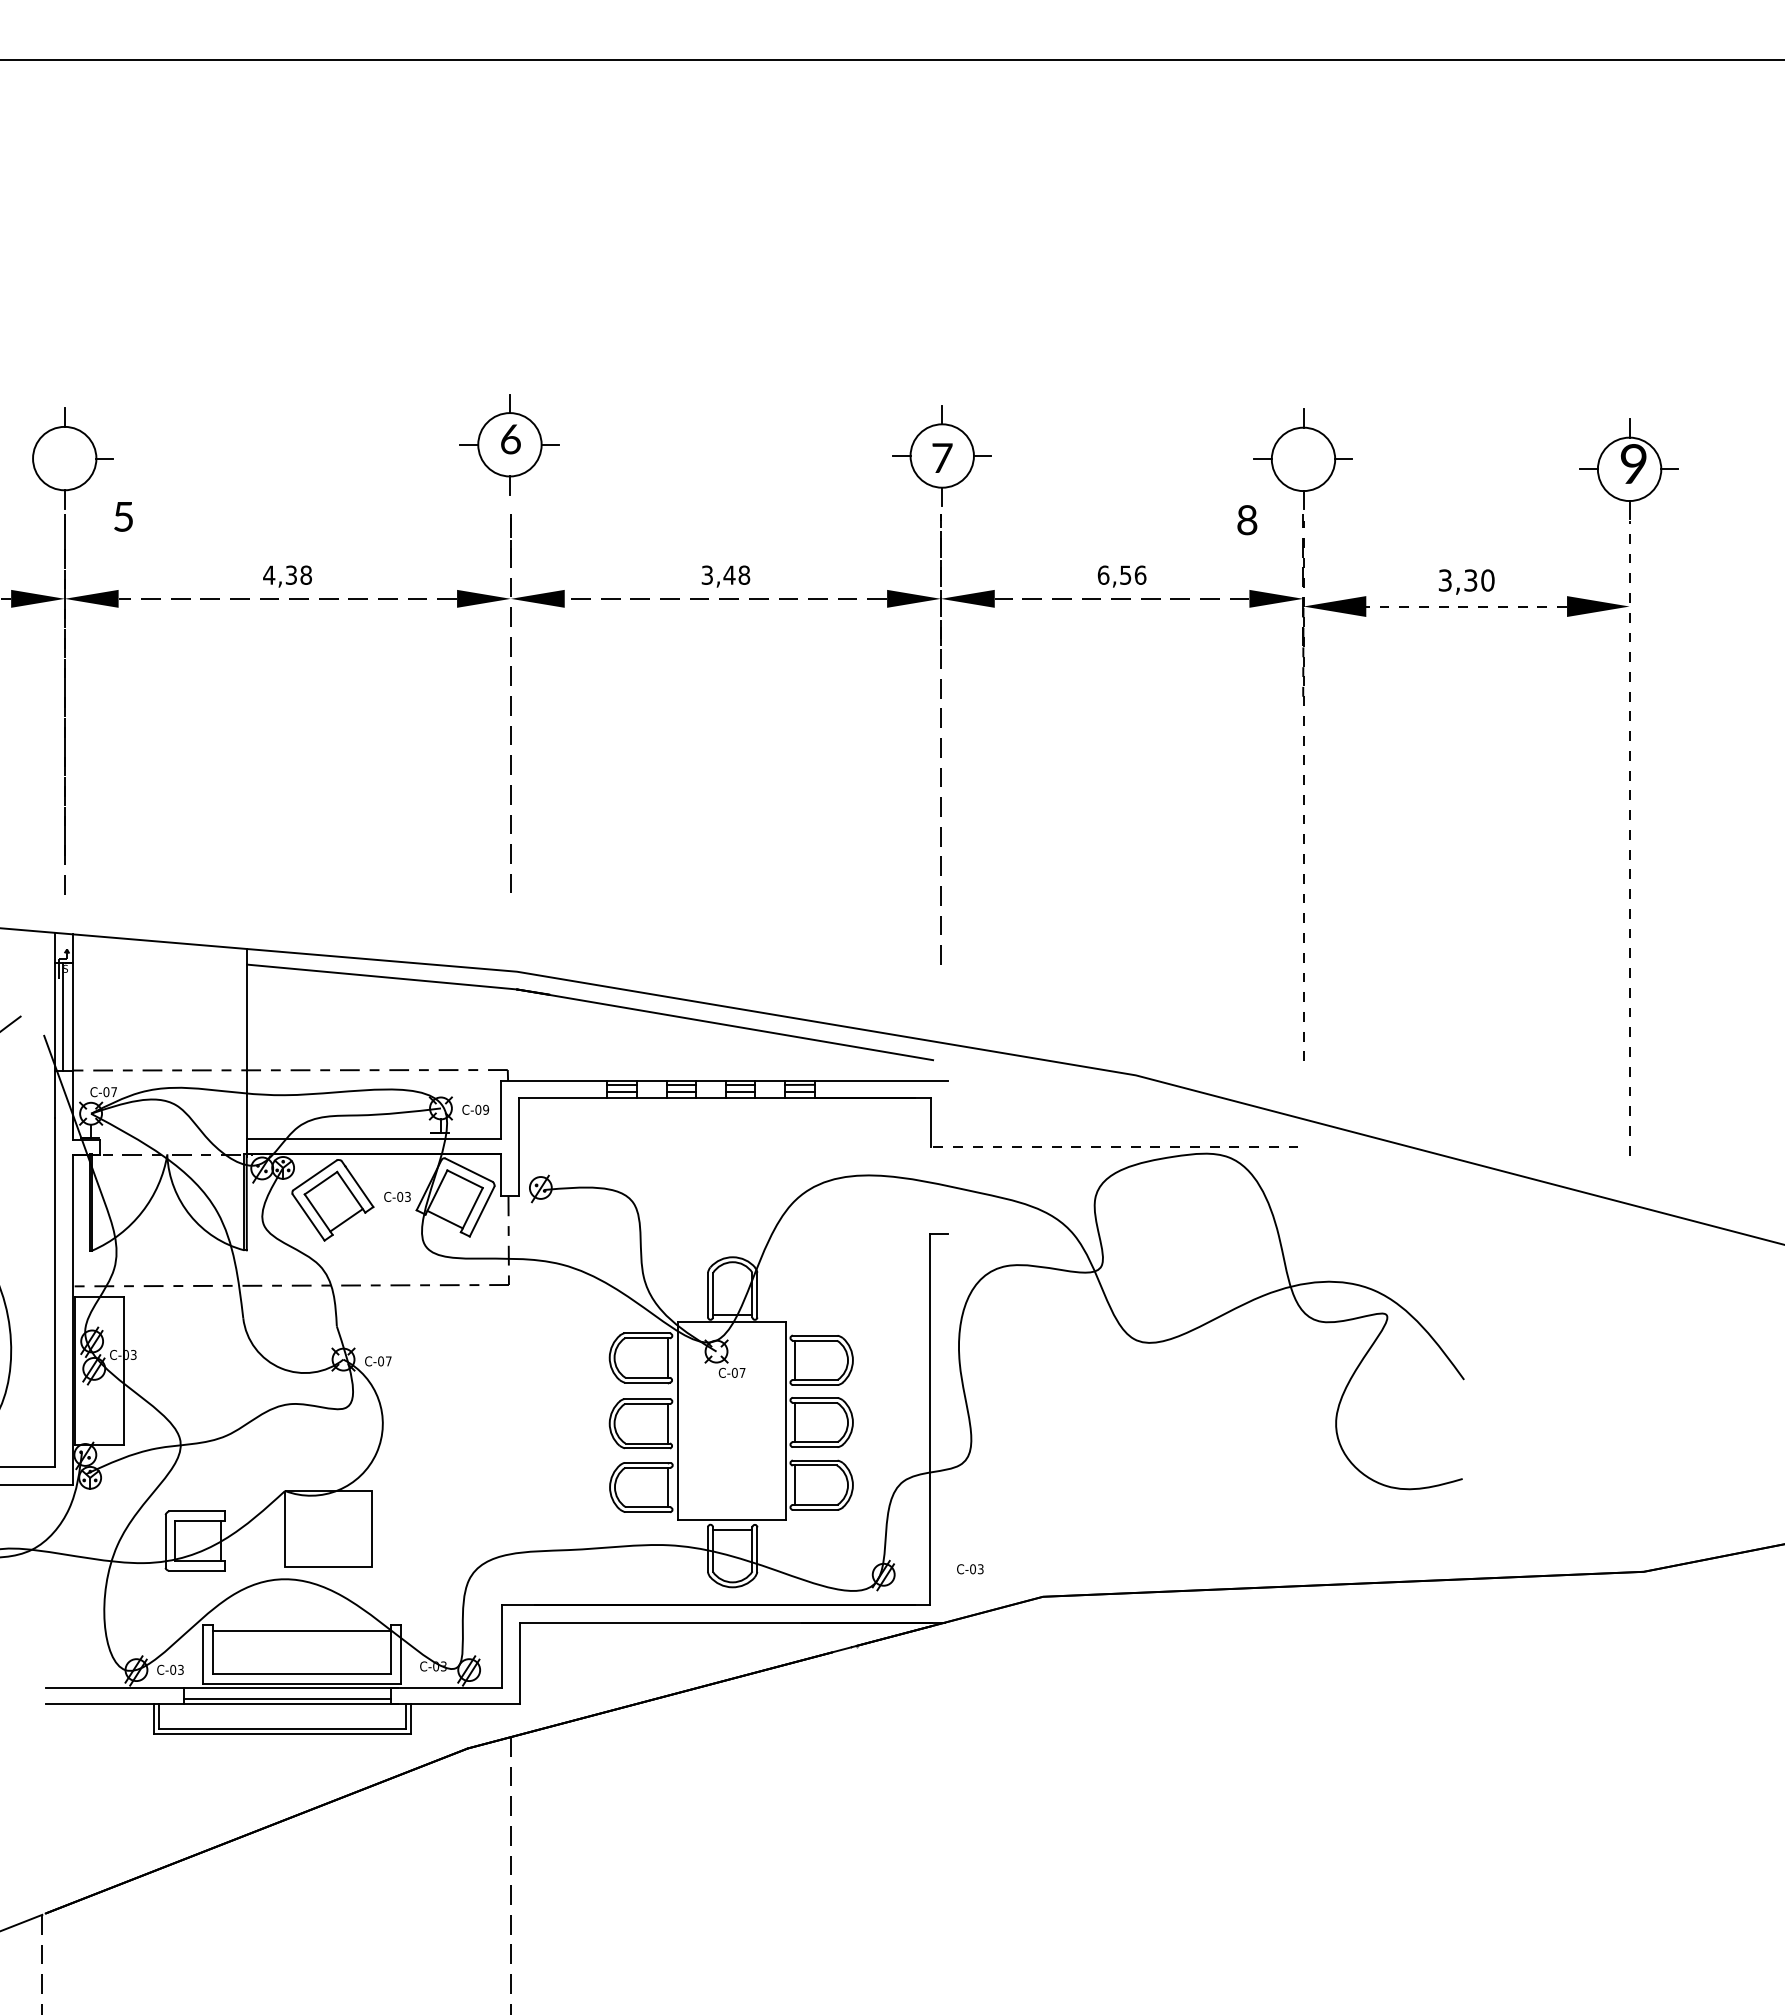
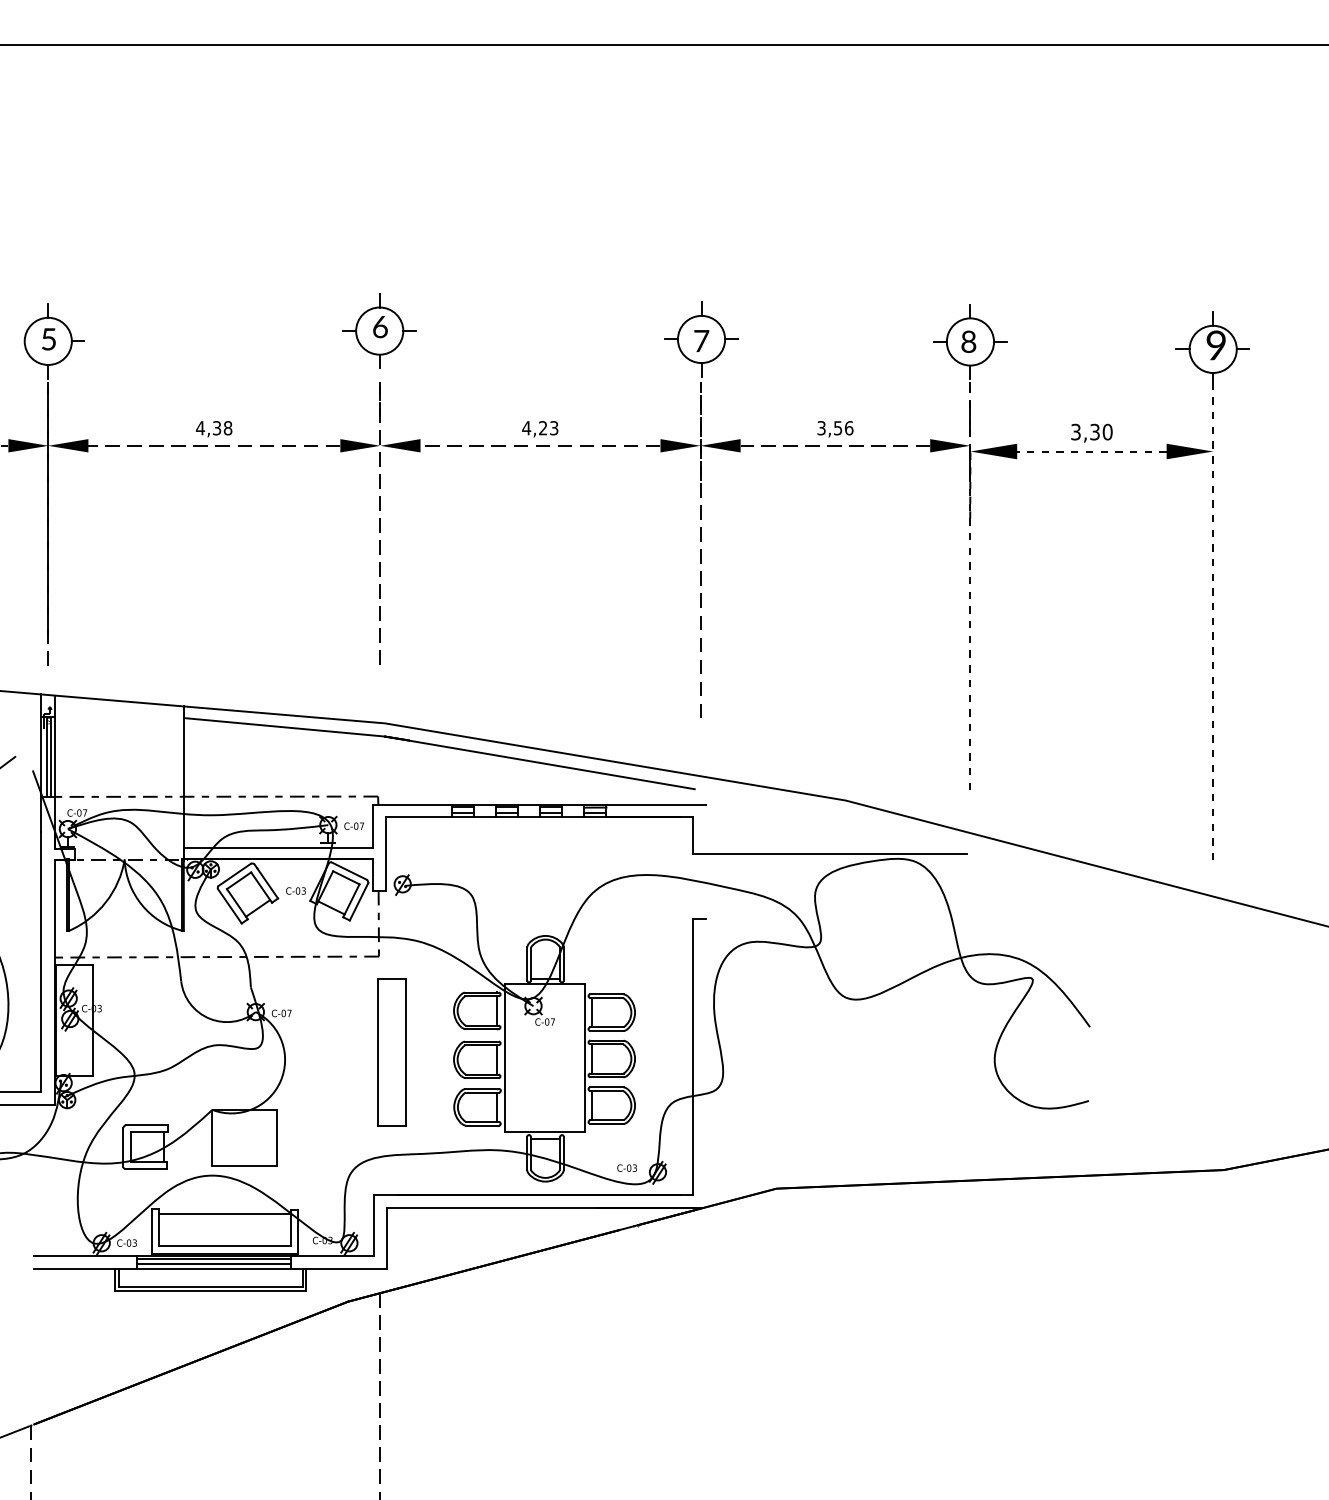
text: (123, 516) -> (48, 339), moved
text: (1247, 520) -> (968, 342), moved
text: (725, 574) -> (540, 427), 3,48 -> 4,23
text: (1103, 574) -> (821, 427), 6,56 -> 3,56
line: (68, 1016) -> (51, 756), added
text: (486, 1109) -> (362, 825), C-09 -> C-07
line: (1114, 1147) -> (829, 854), dashed -> solid
part: (526, 1413) -> (392, 1052), added
text: (970, 1569) -> (627, 1168), moved
line: (286, 1691) -> (213, 1259), added

